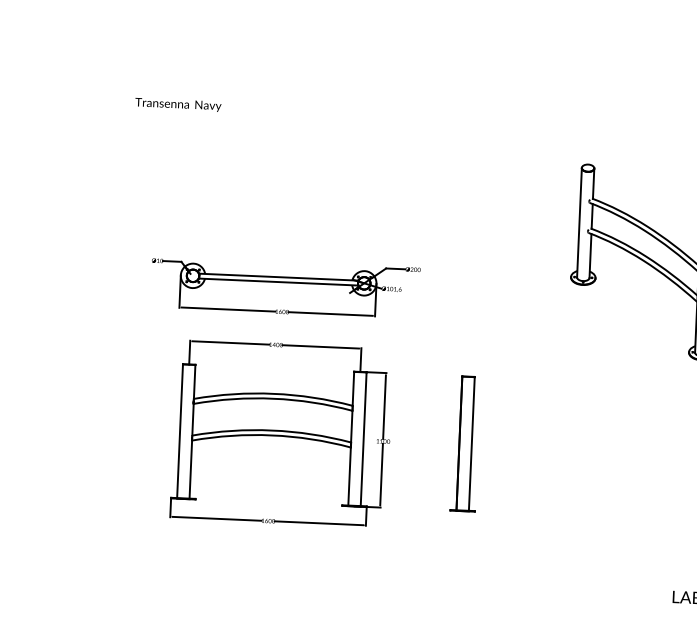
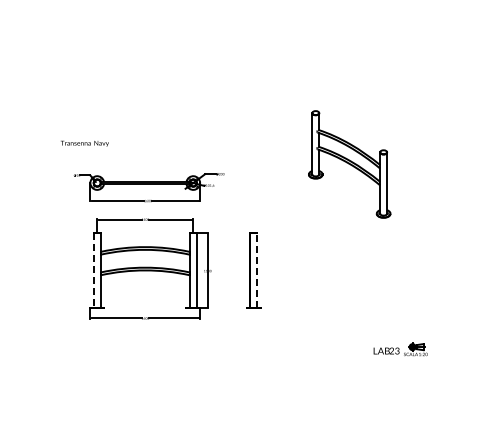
text: (177, 104) -> (84, 143), moved
line: (179, 431) -> (93, 270), solid -> dashed
line: (472, 442) -> (257, 269), solid -> dashed

